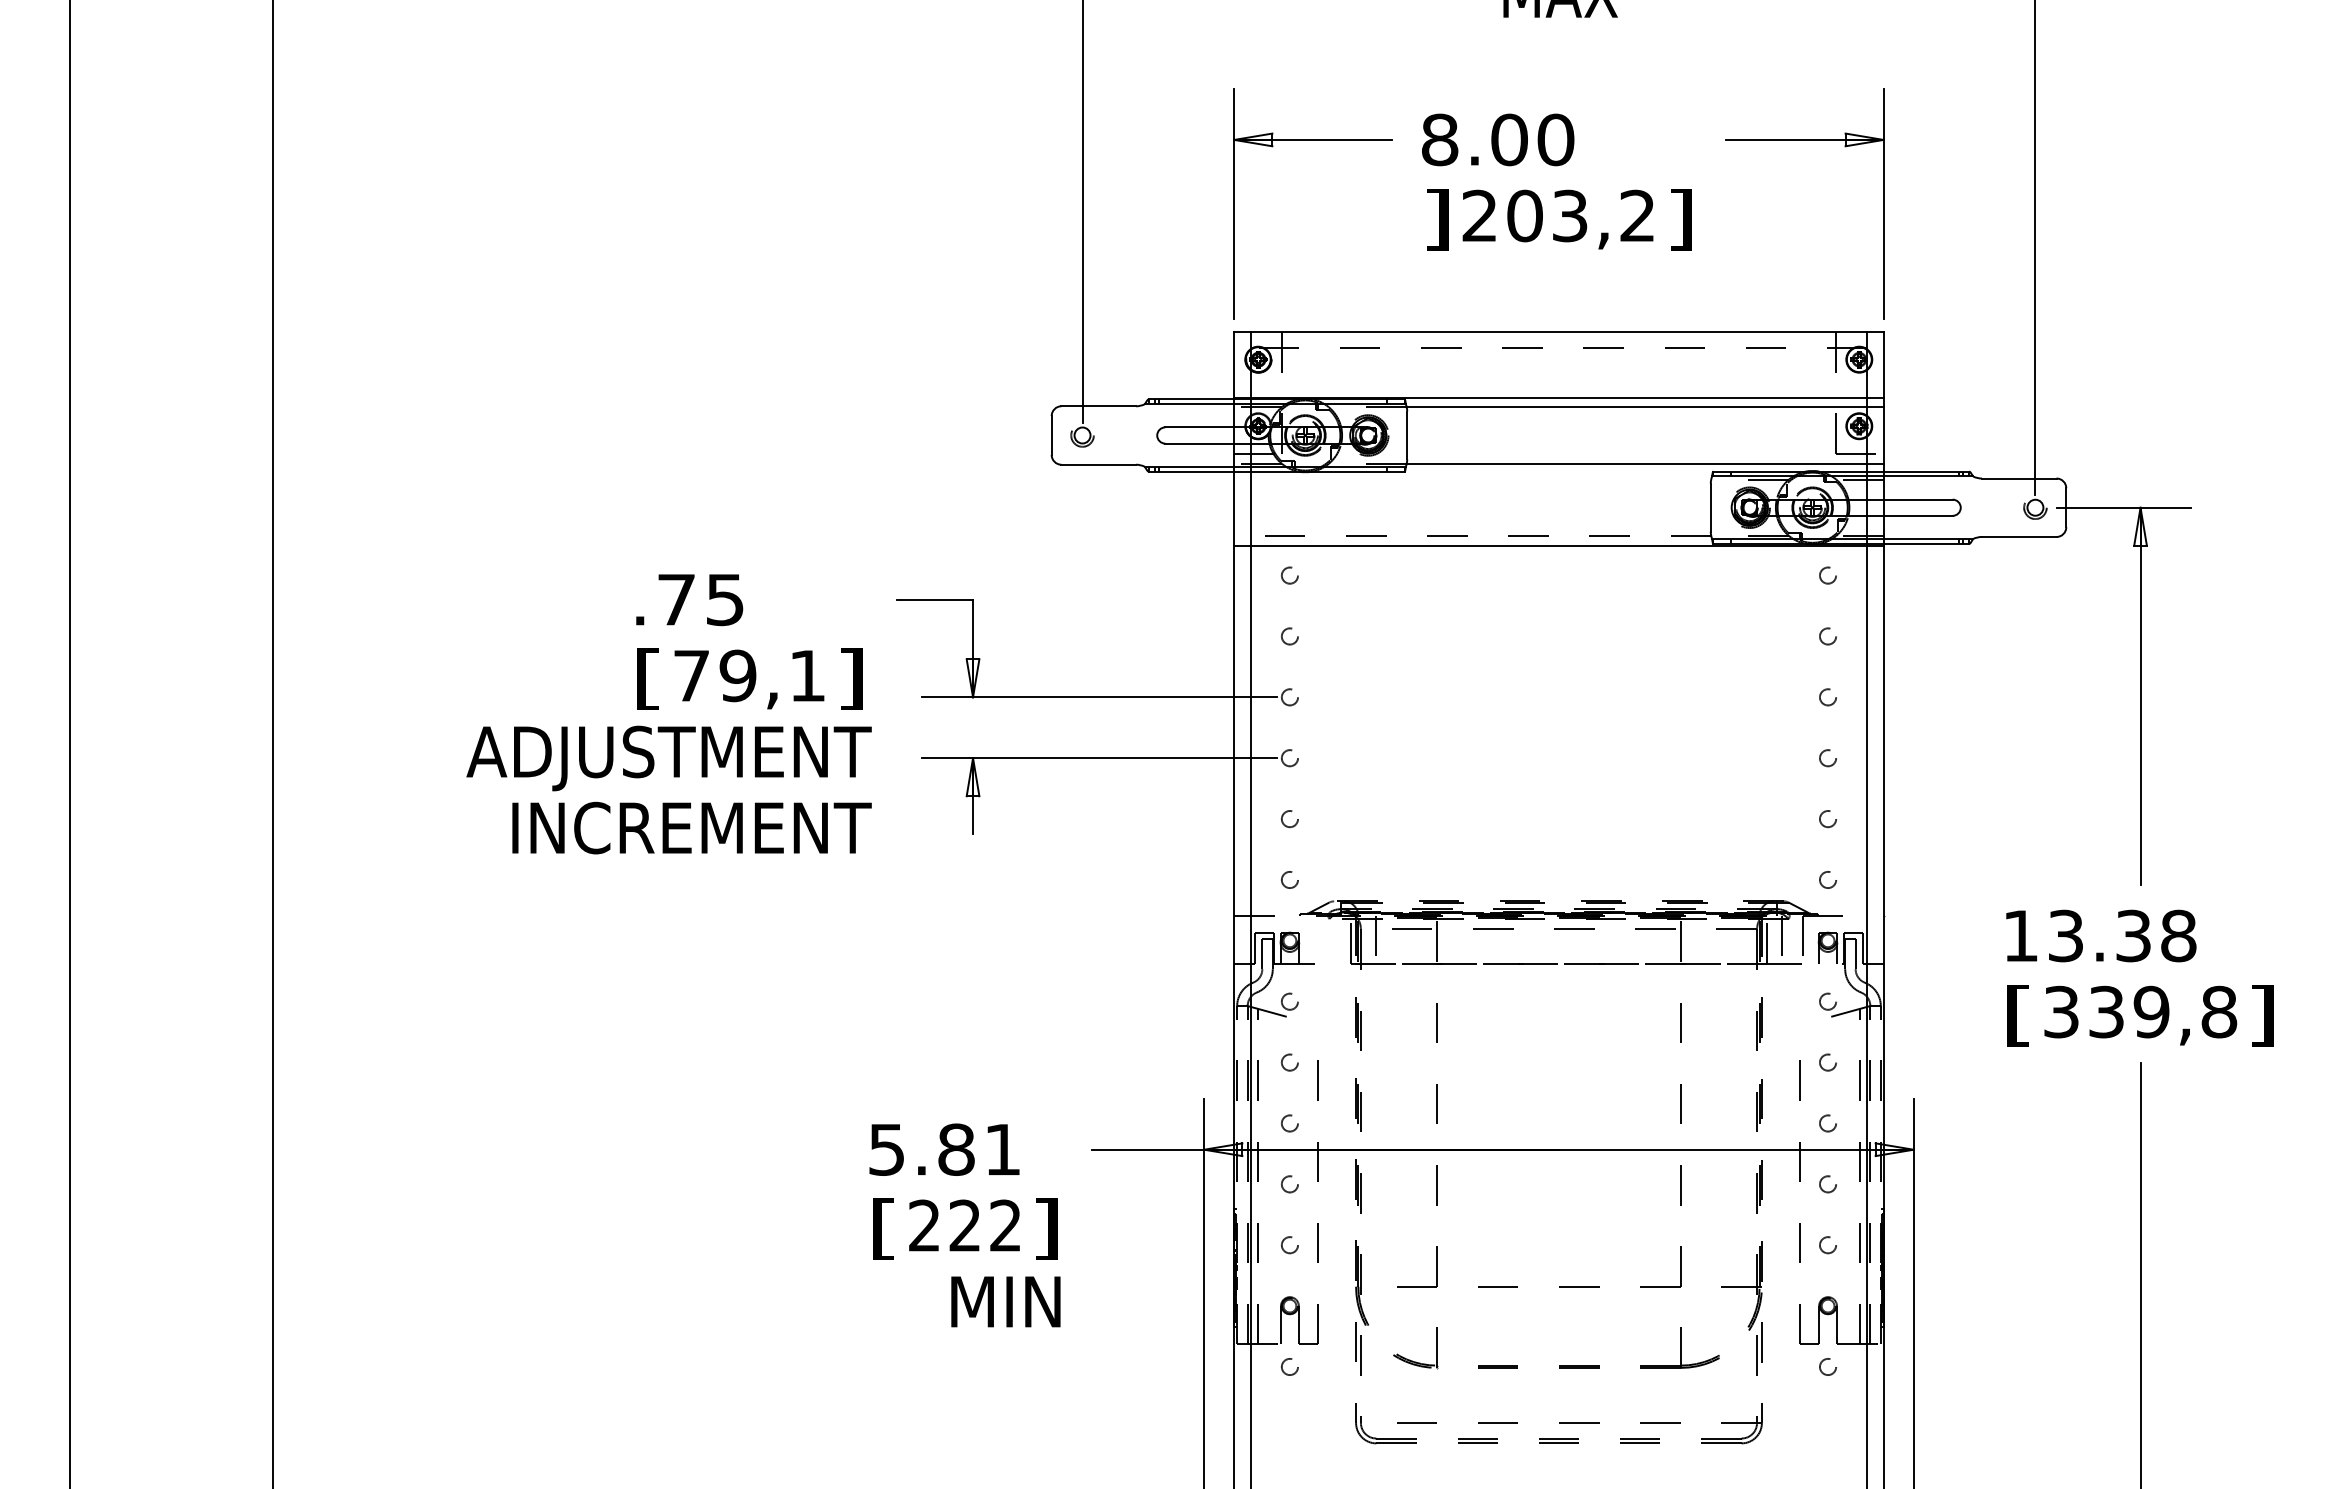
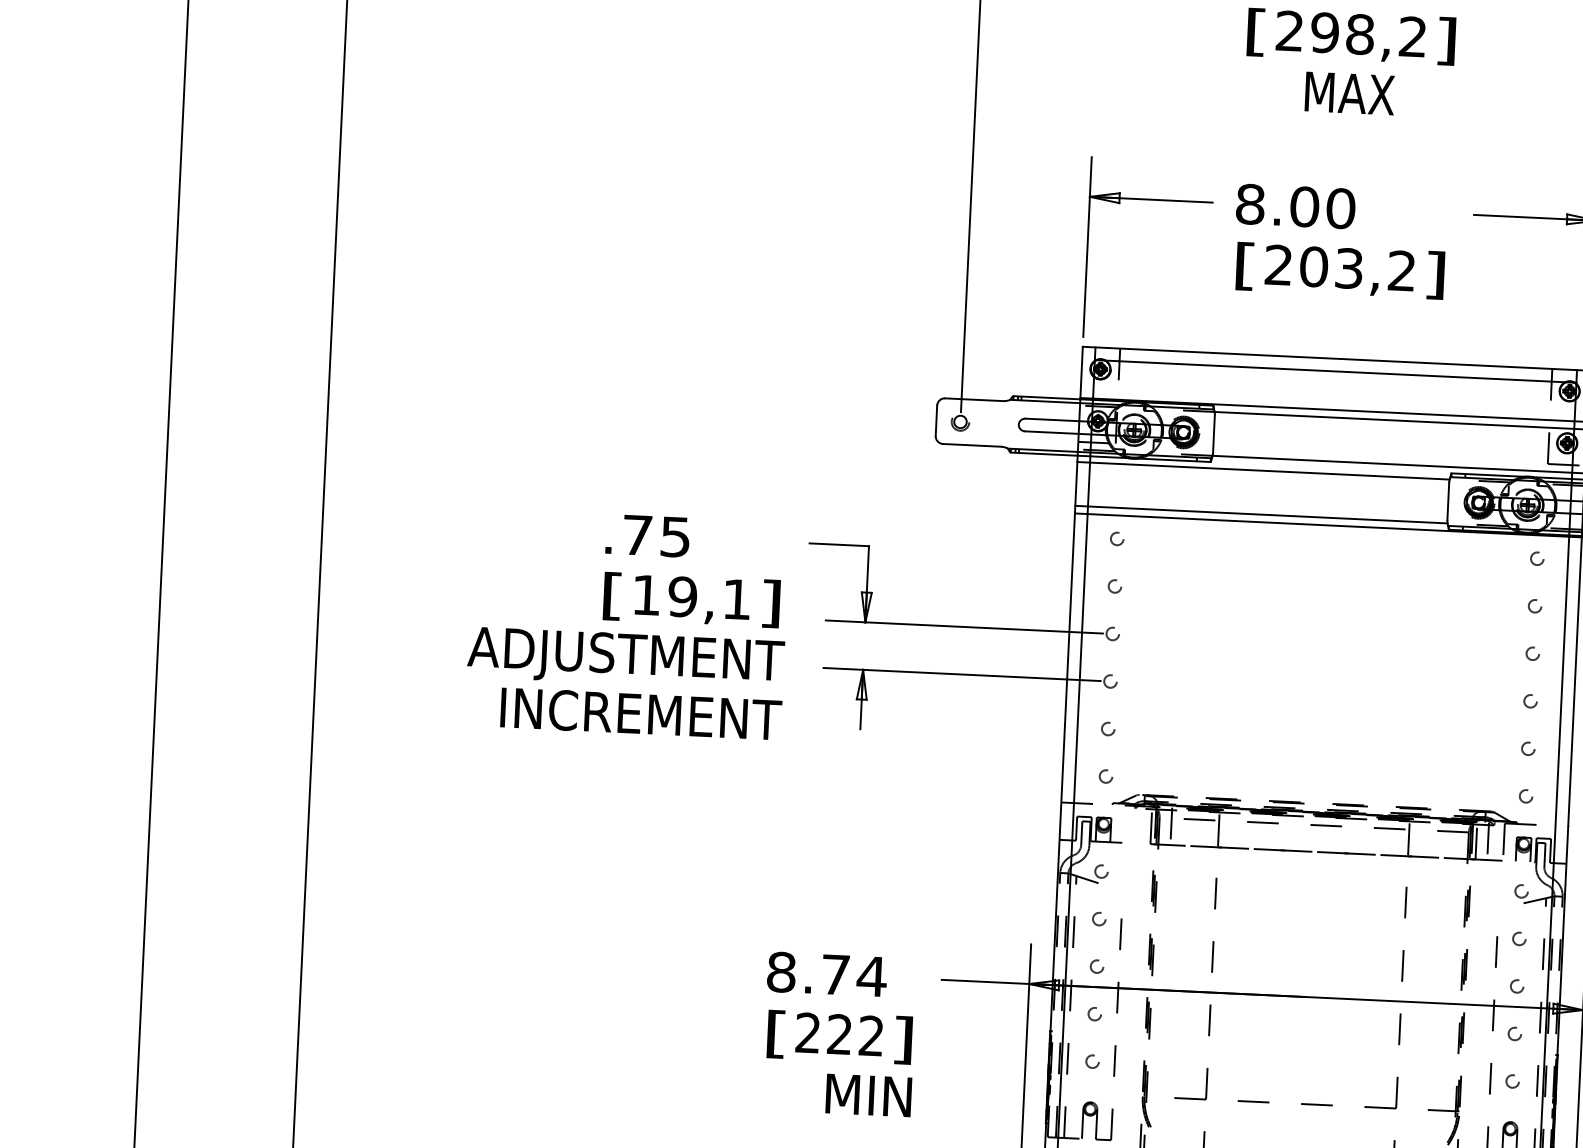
text: (1437, 219) -> (1245, 266), ] -> [
line: (1558, 348) -> (1335, 371), dashed -> solid
line: (1472, 479) -> (1263, 470), added
line: (1472, 535) -> (1261, 514), dashed -> solid
text: (691, 675) -> (646, 594), 79,1 -> 19,1
text: (945, 1149) -> (827, 974), 5.81 -> 8.74

